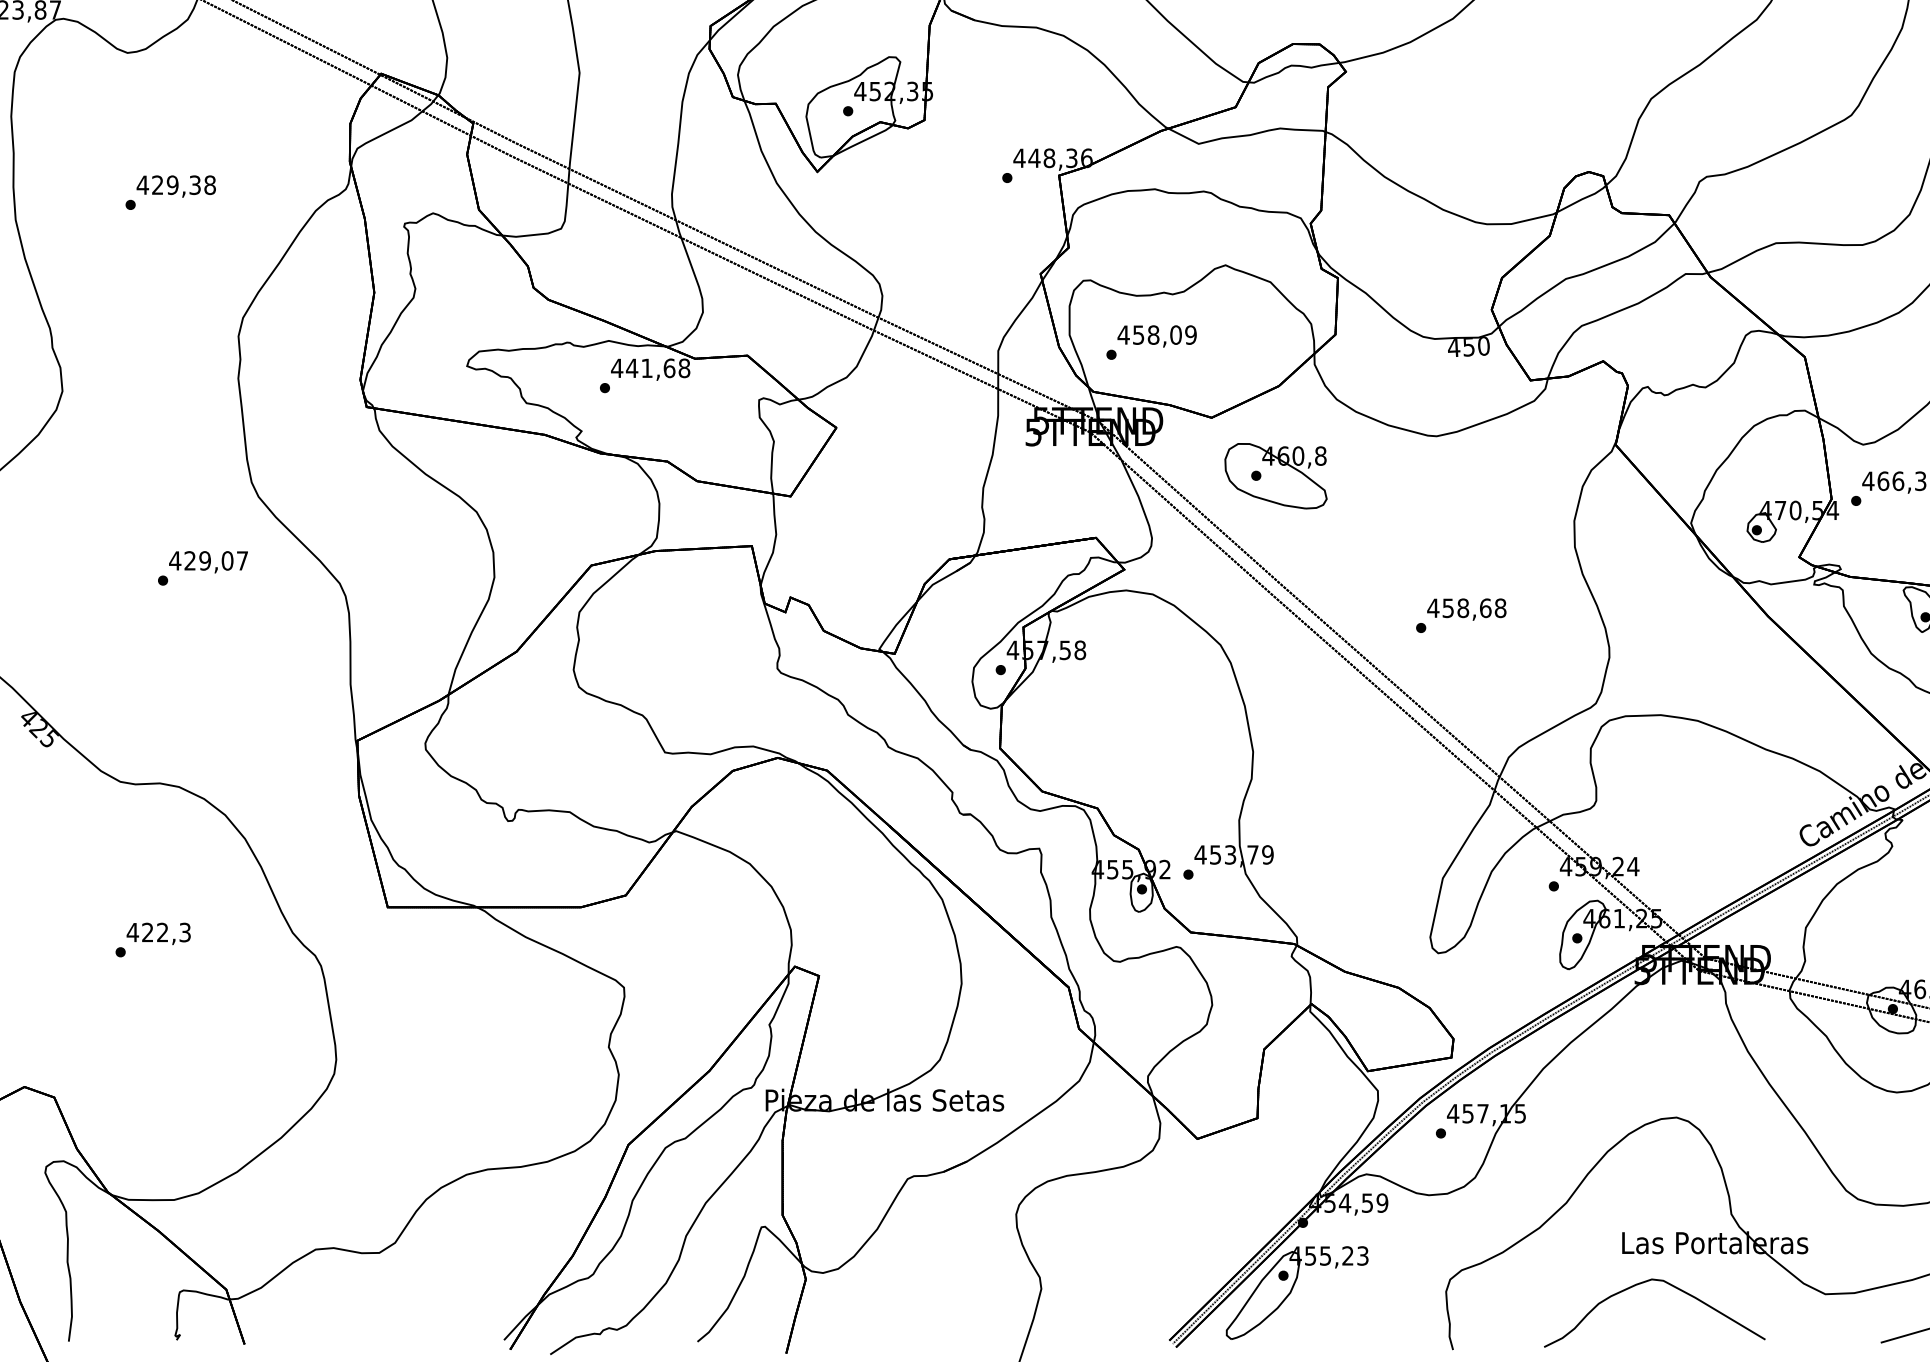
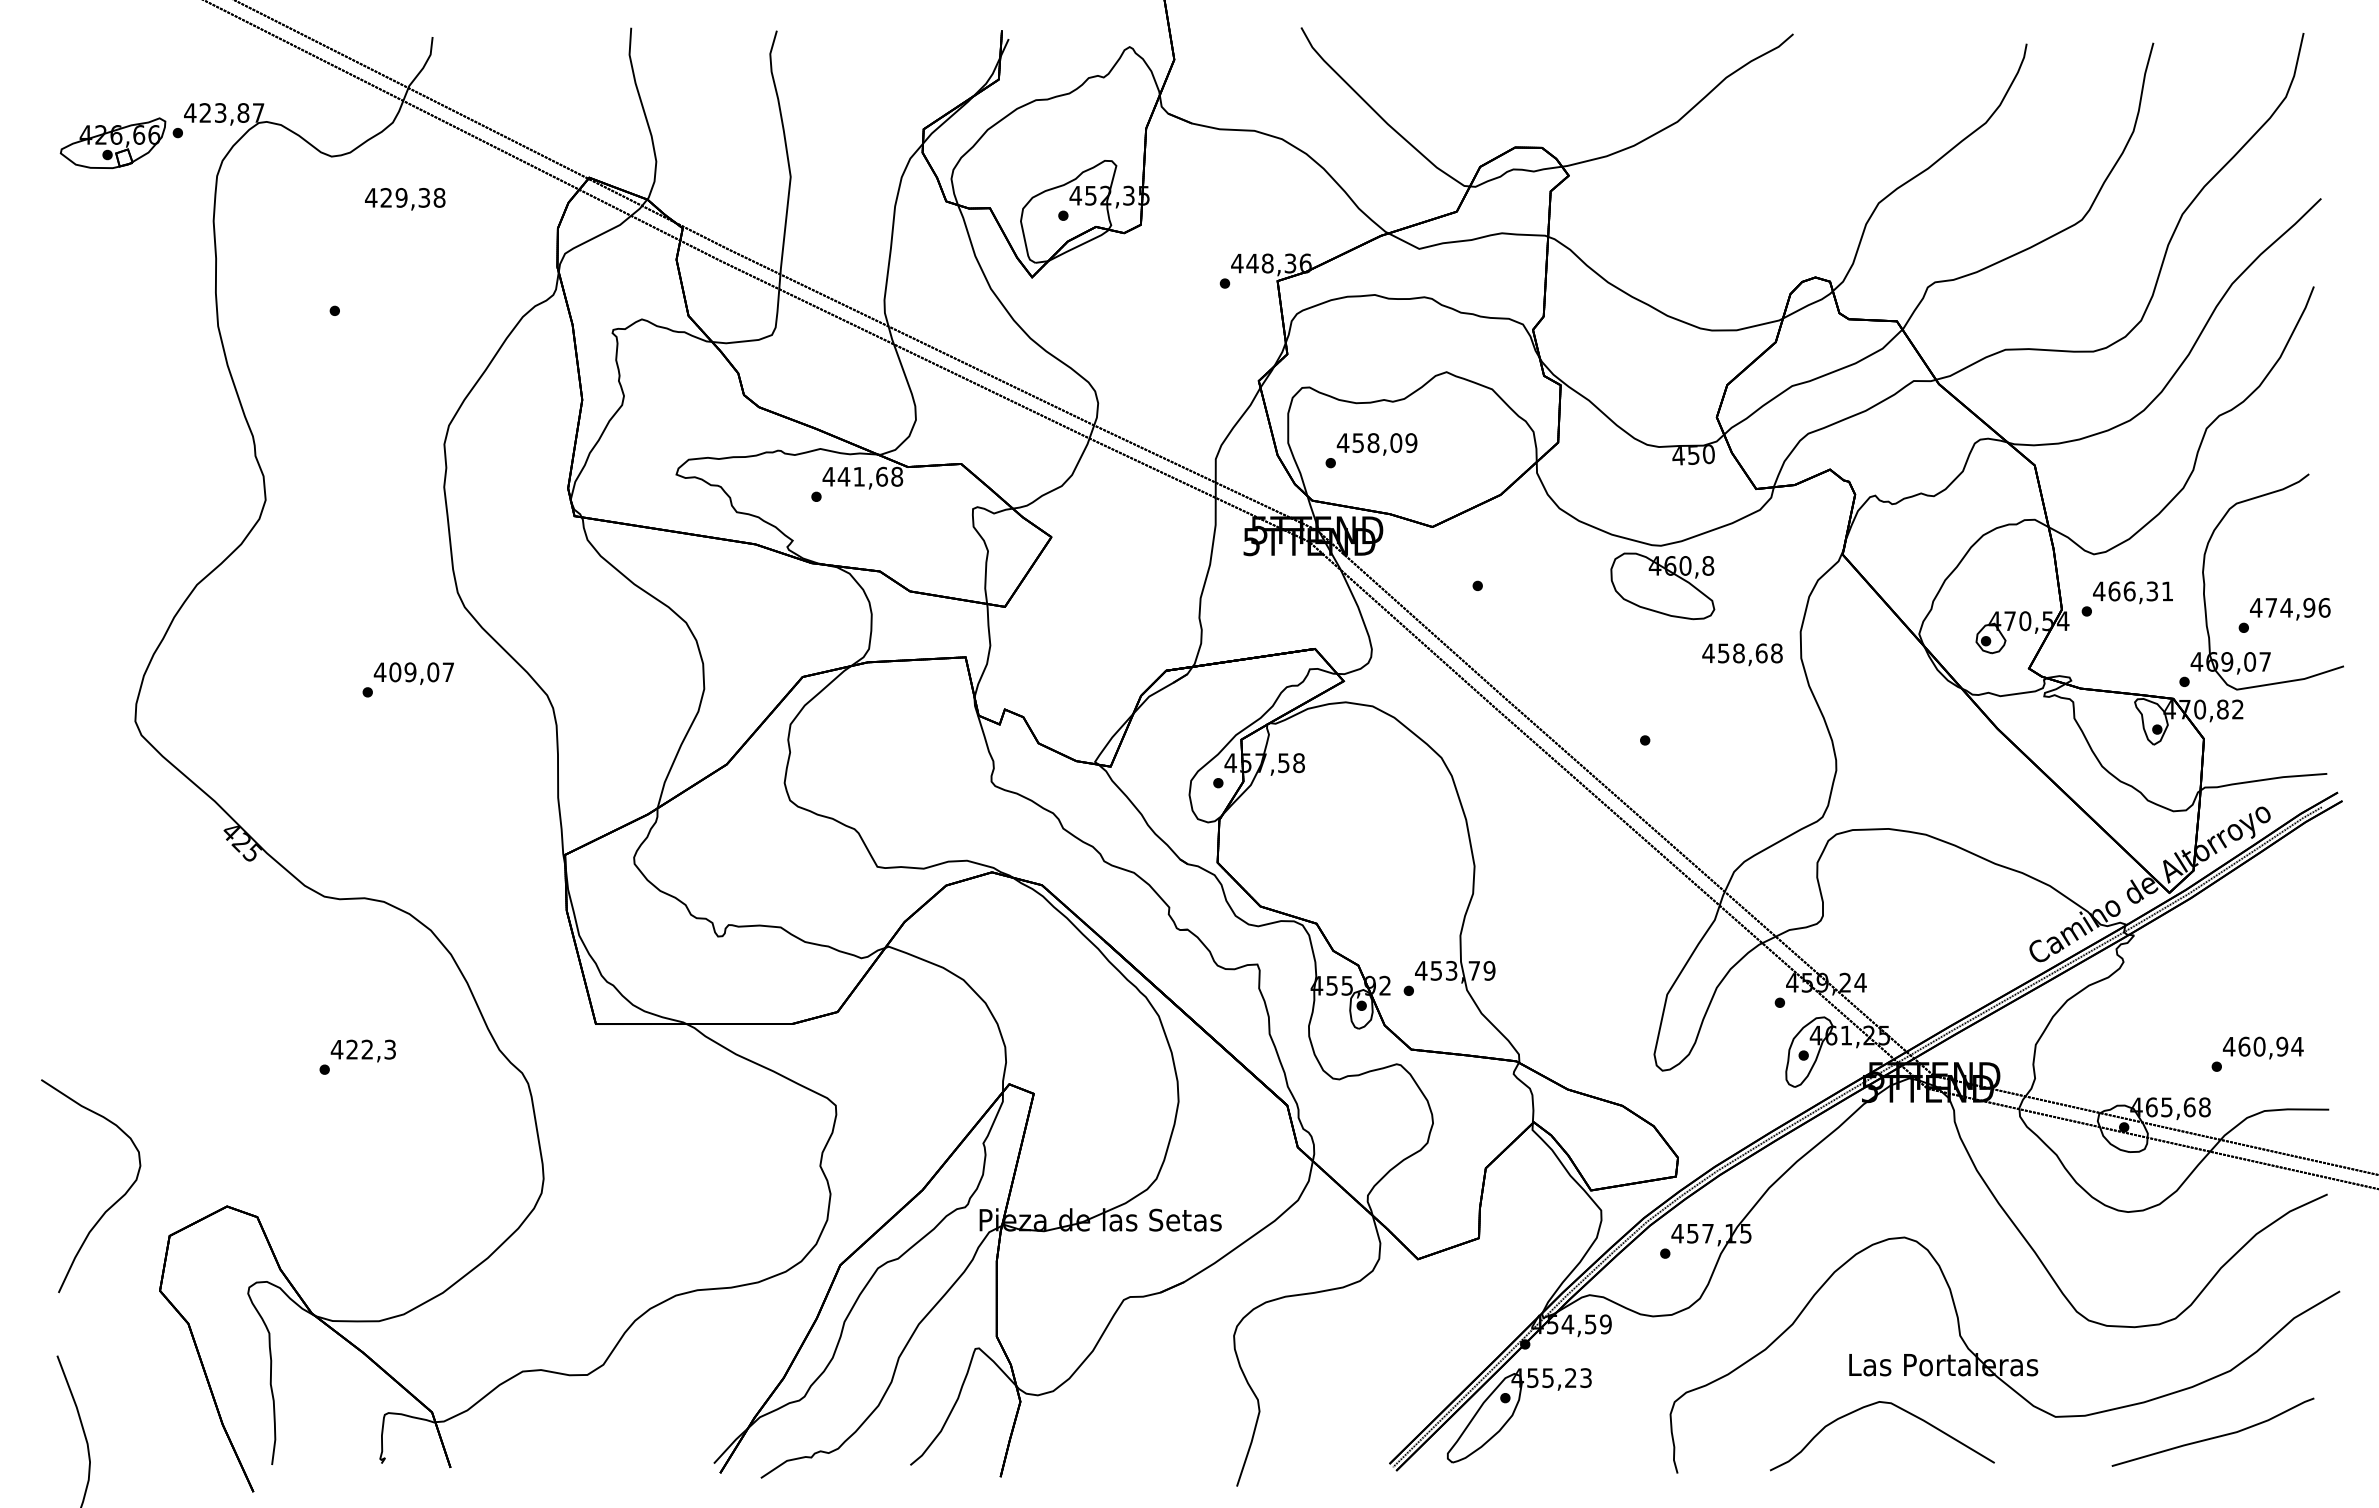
text: (176, 186) -> (405, 199), moved
part: (1275, 476) -> (1662, 586), moved
text: (190, 561) -> (395, 672), 429,07 -> 409,07
text: (1466, 609) -> (1742, 654), moved

